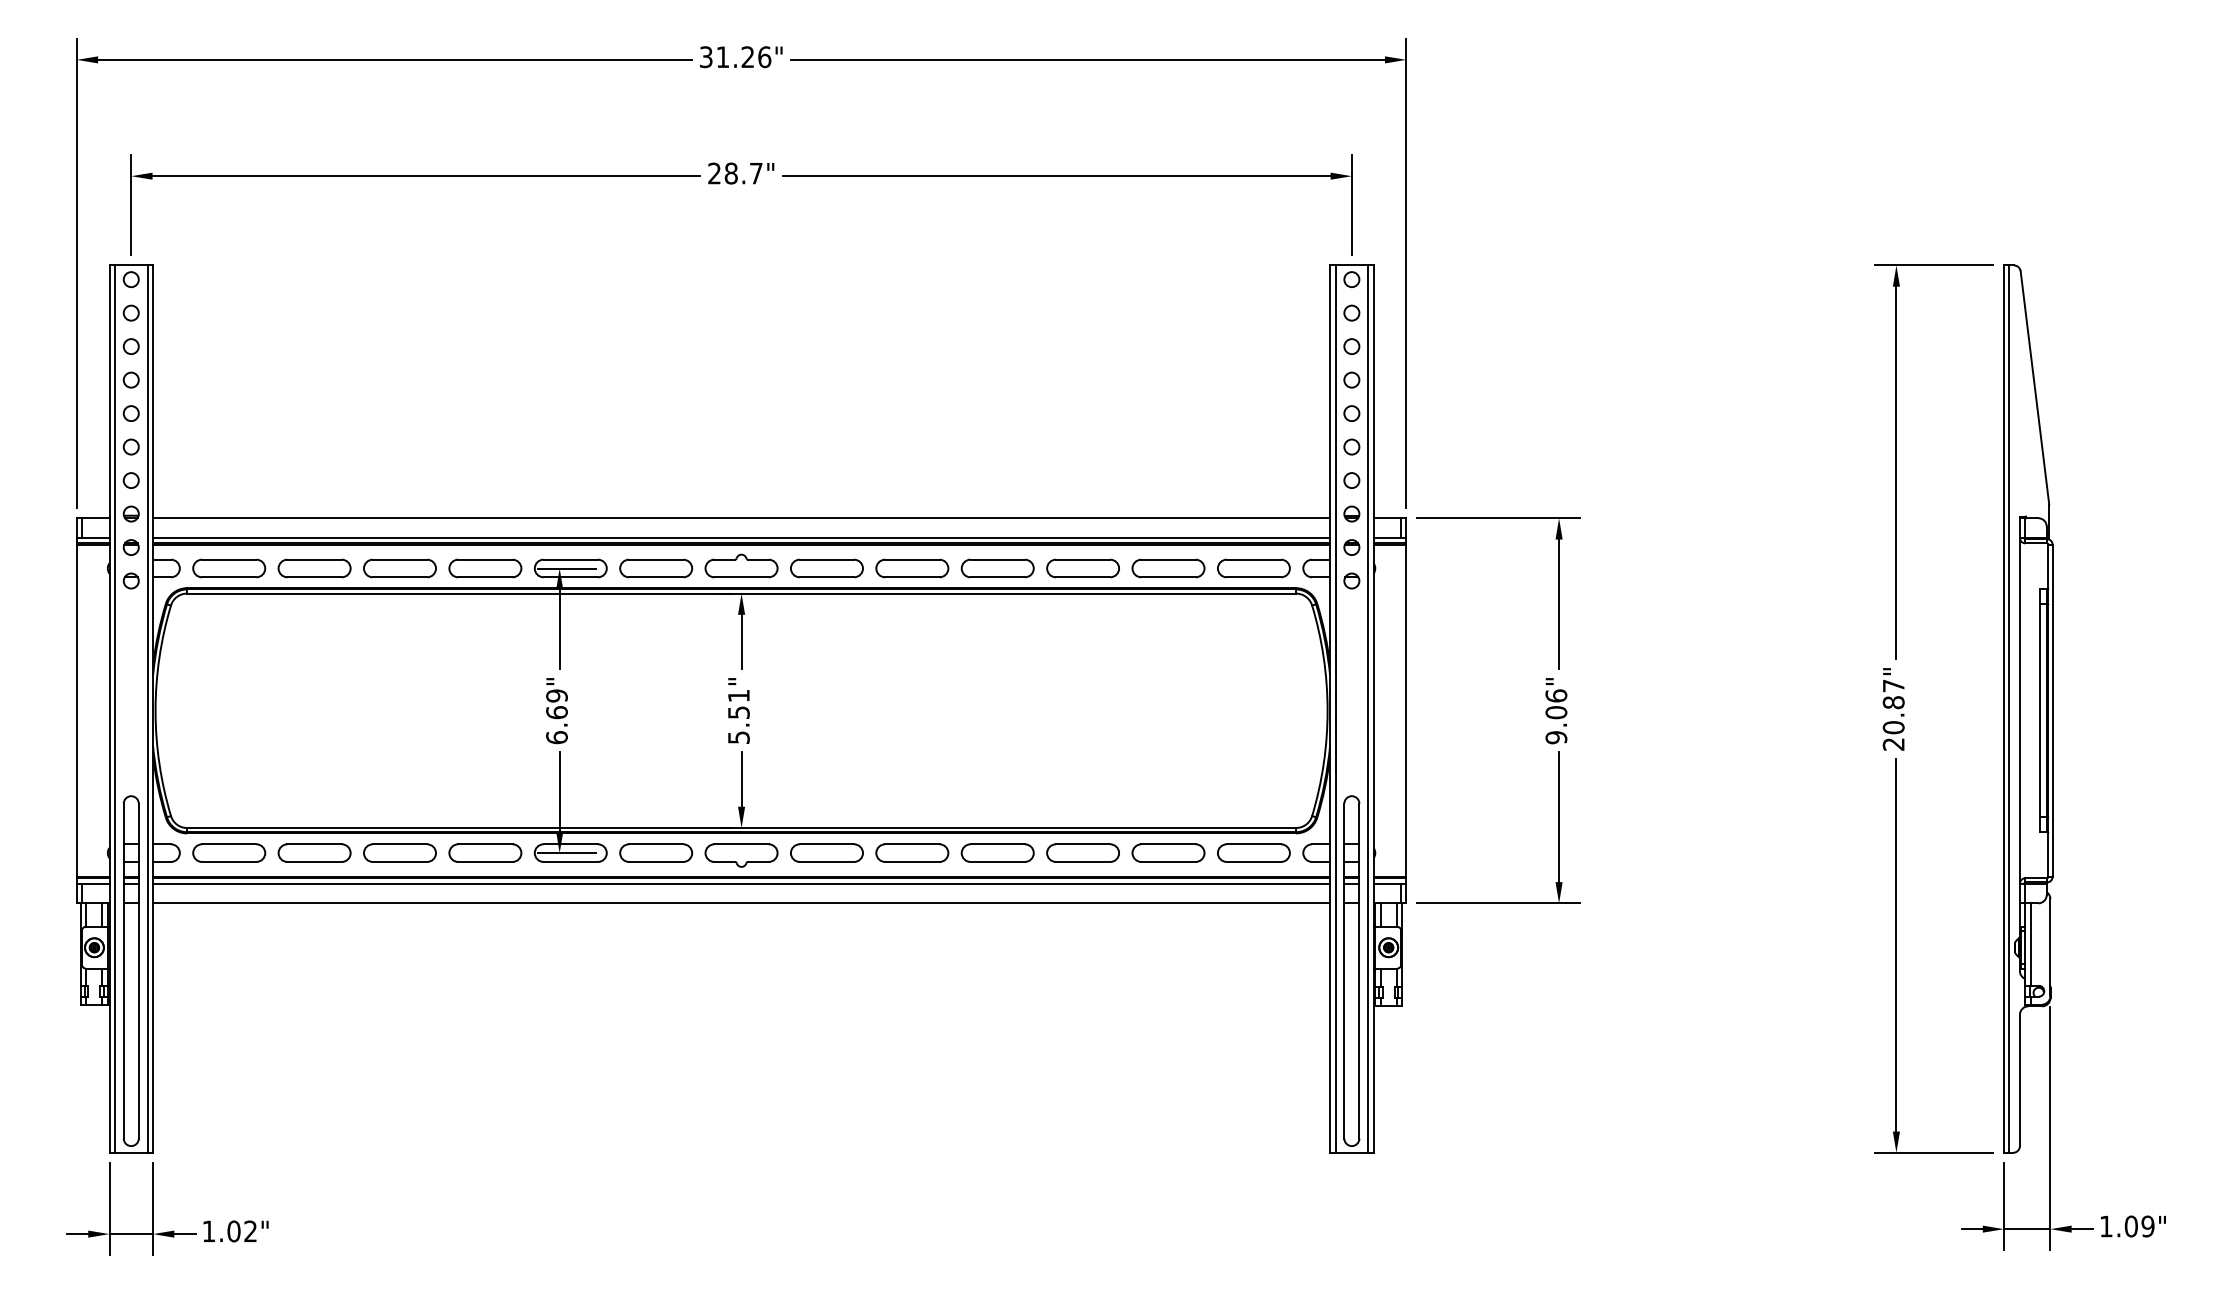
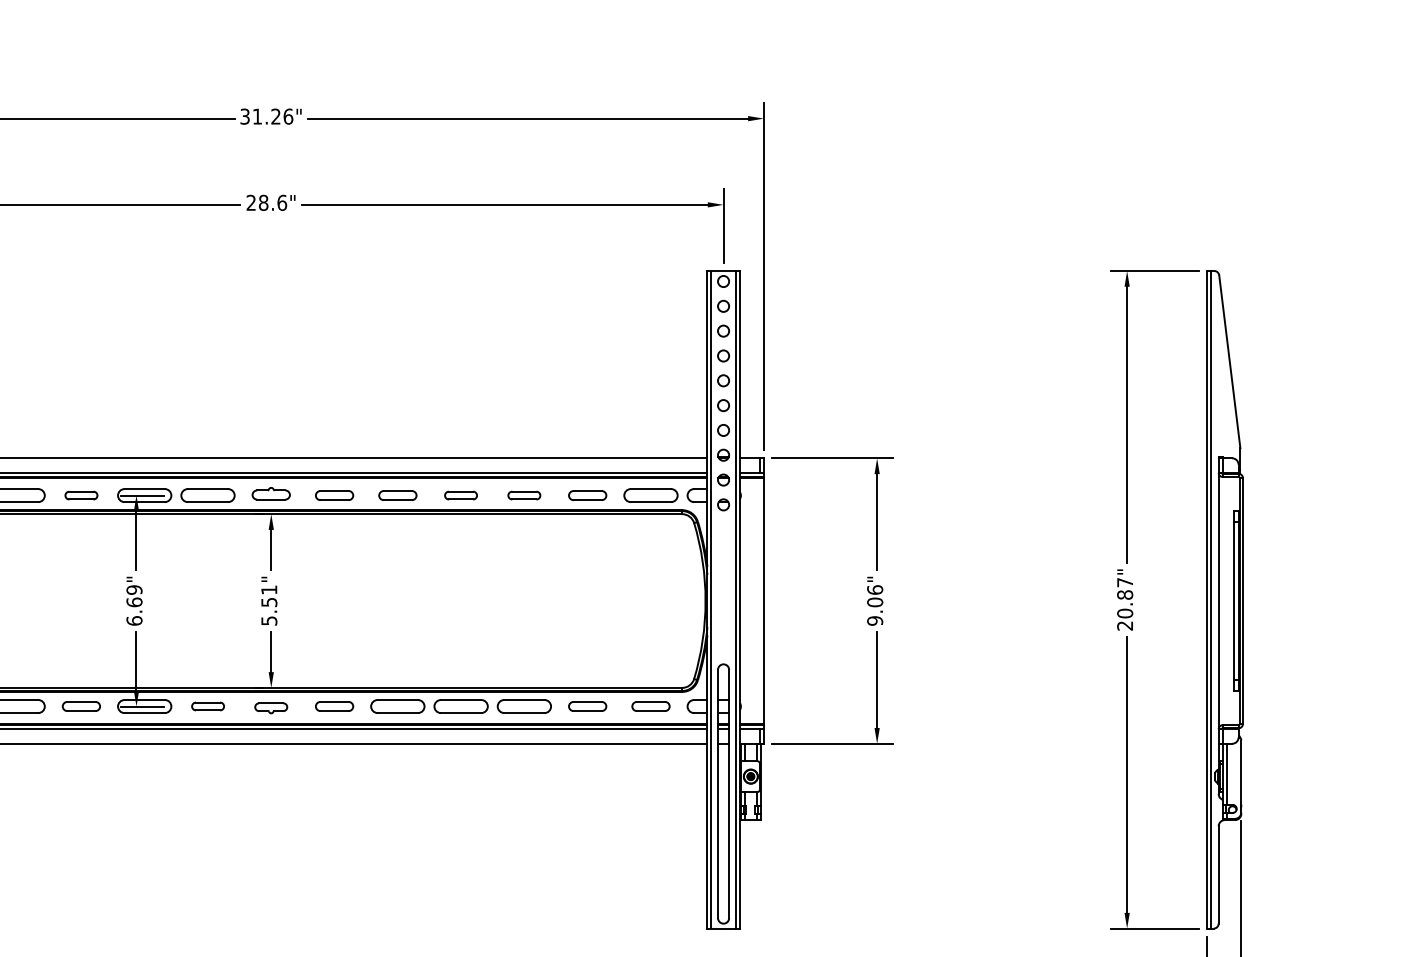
text: (756, 173) -> (282, 202), 28.7" -> 28.6"
part: (741, 565) -> (271, 493), size x0.7
part: (485, 568) -> (81, 495), size x0.6
part: (826, 568) -> (334, 495), size x0.7
part: (912, 568) -> (397, 495), size x0.7
part: (997, 568) -> (460, 495), size x0.6
part: (1082, 568) -> (523, 495), size x0.6
part: (1168, 568) -> (587, 495), size x0.7
part: (485, 852) -> (81, 706), size x0.7
part: (656, 852) -> (208, 706), size x0.6
part: (826, 852) -> (334, 706), size x0.7
part: (1168, 852) -> (587, 706), size x0.7
part: (1253, 852) -> (650, 706), size x0.7
part: (741, 855) -> (271, 708), size x0.6

